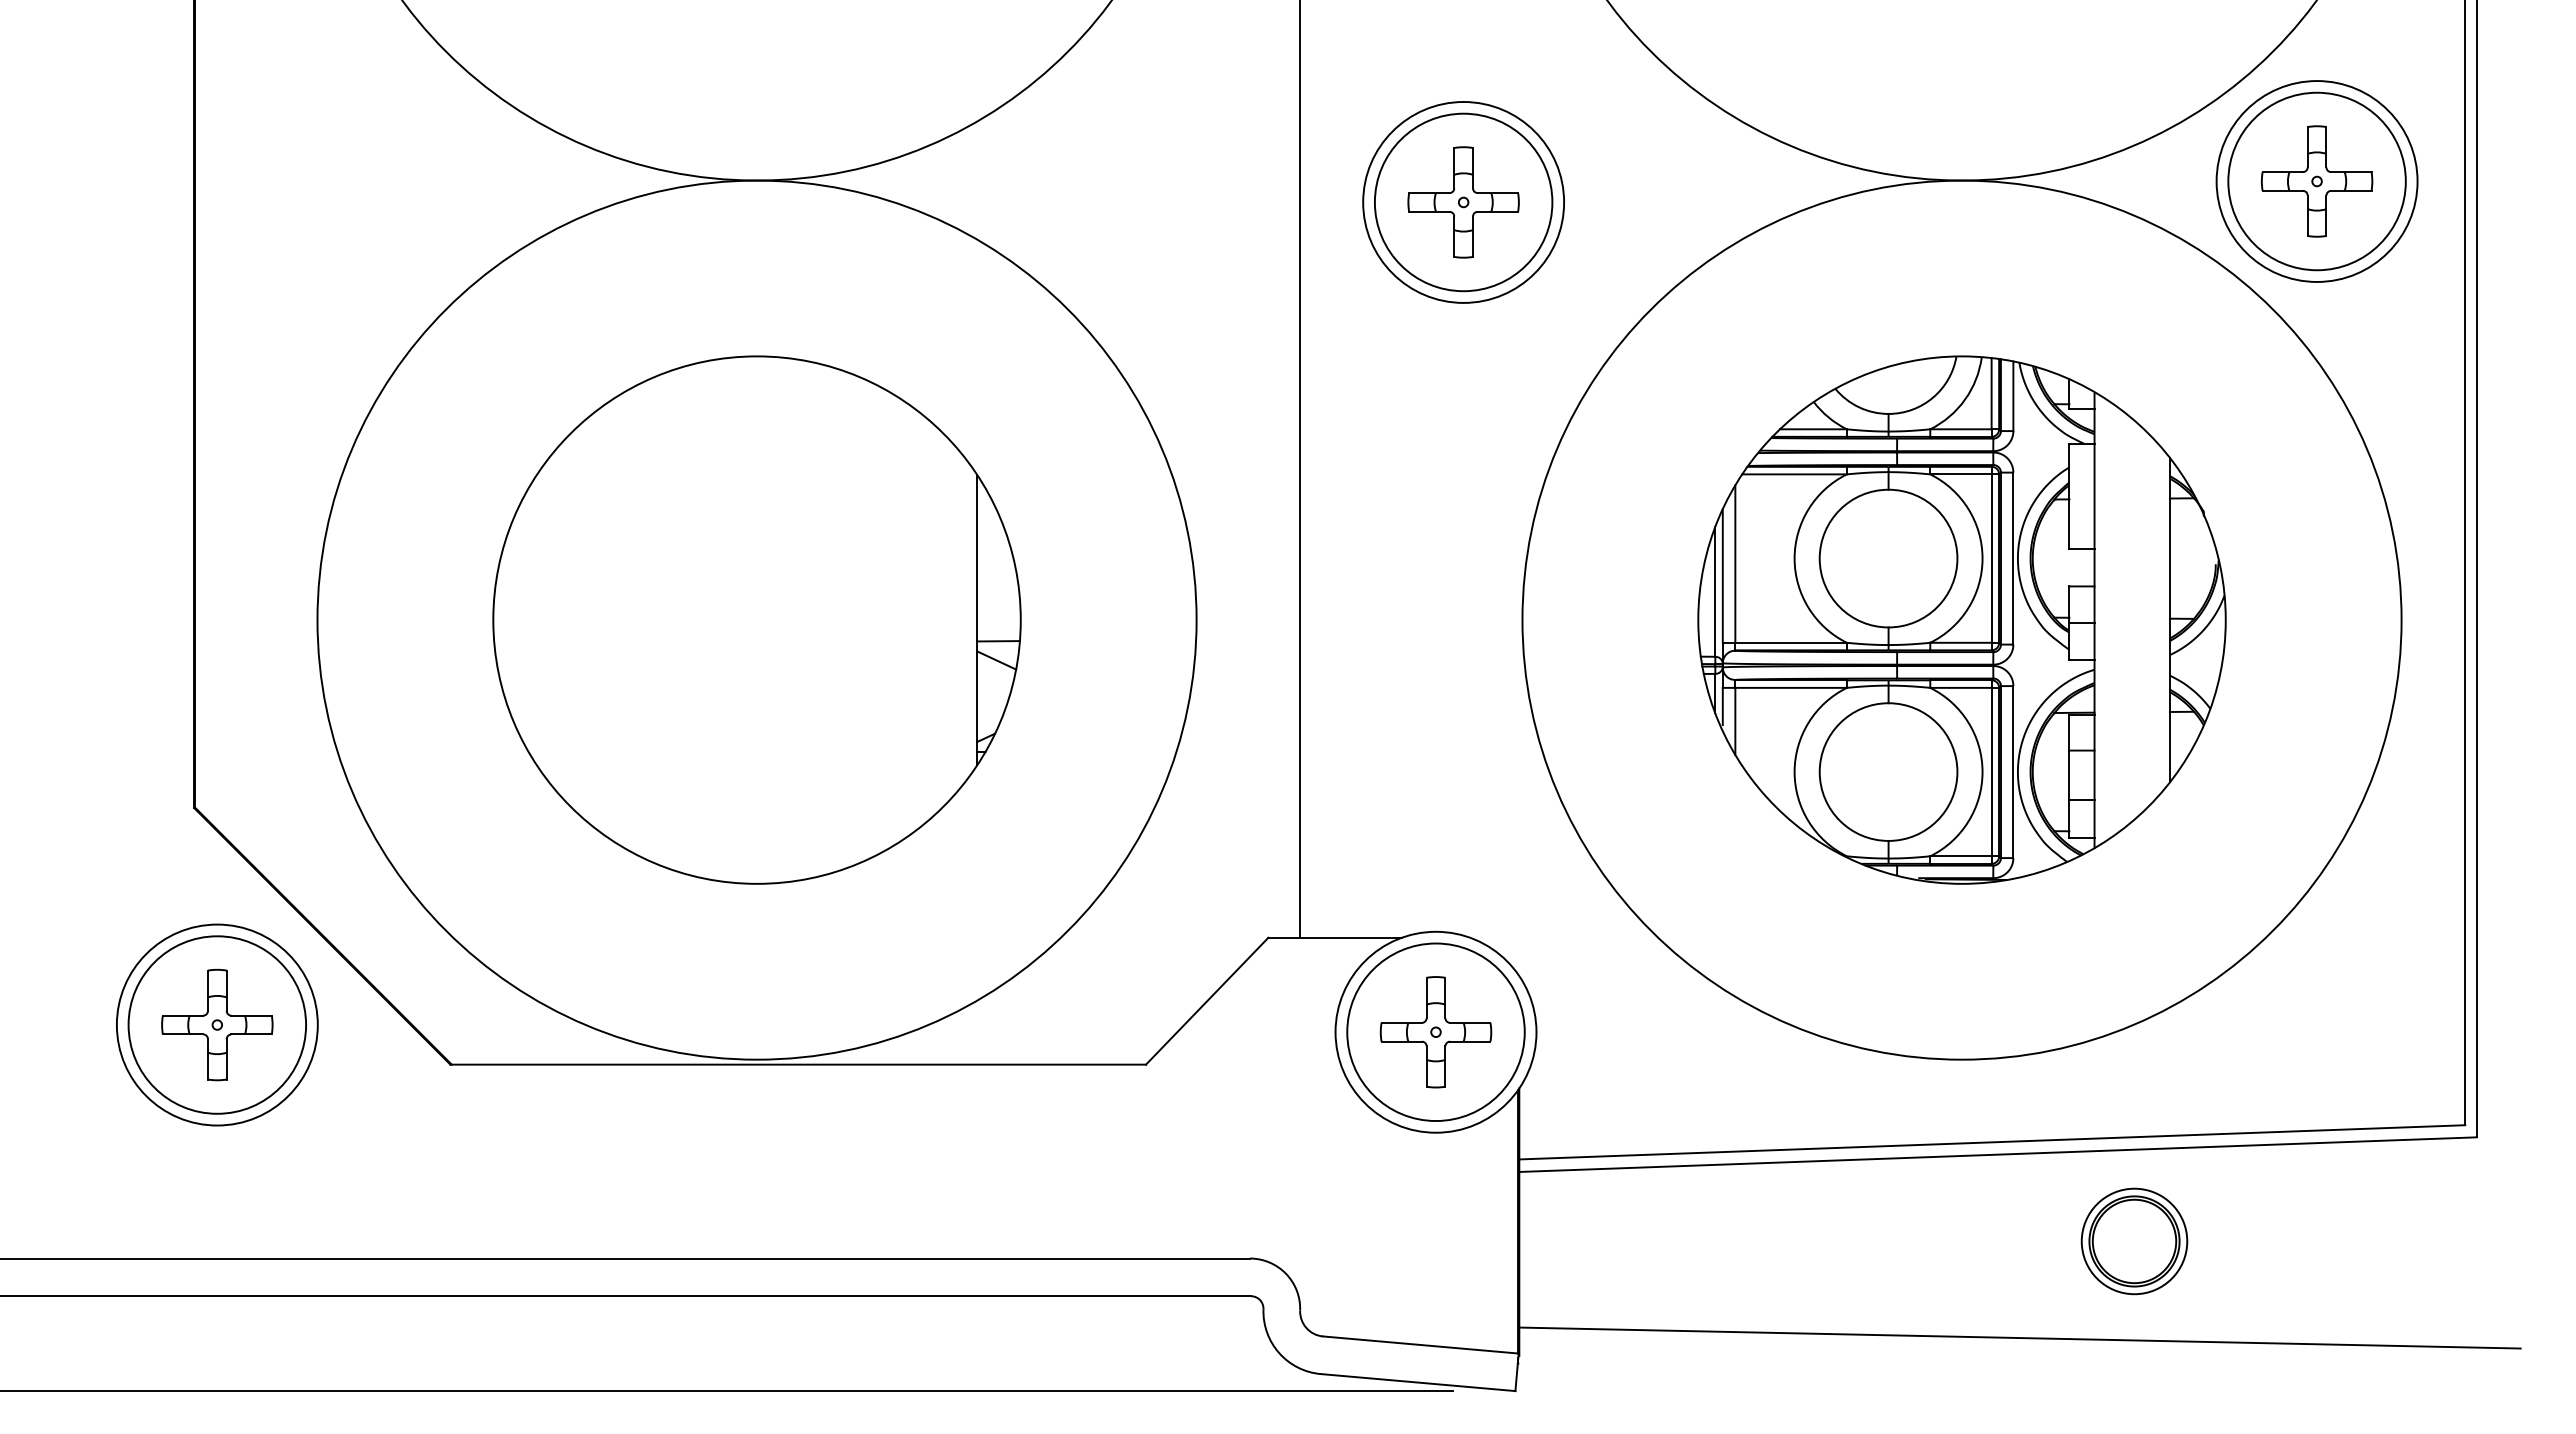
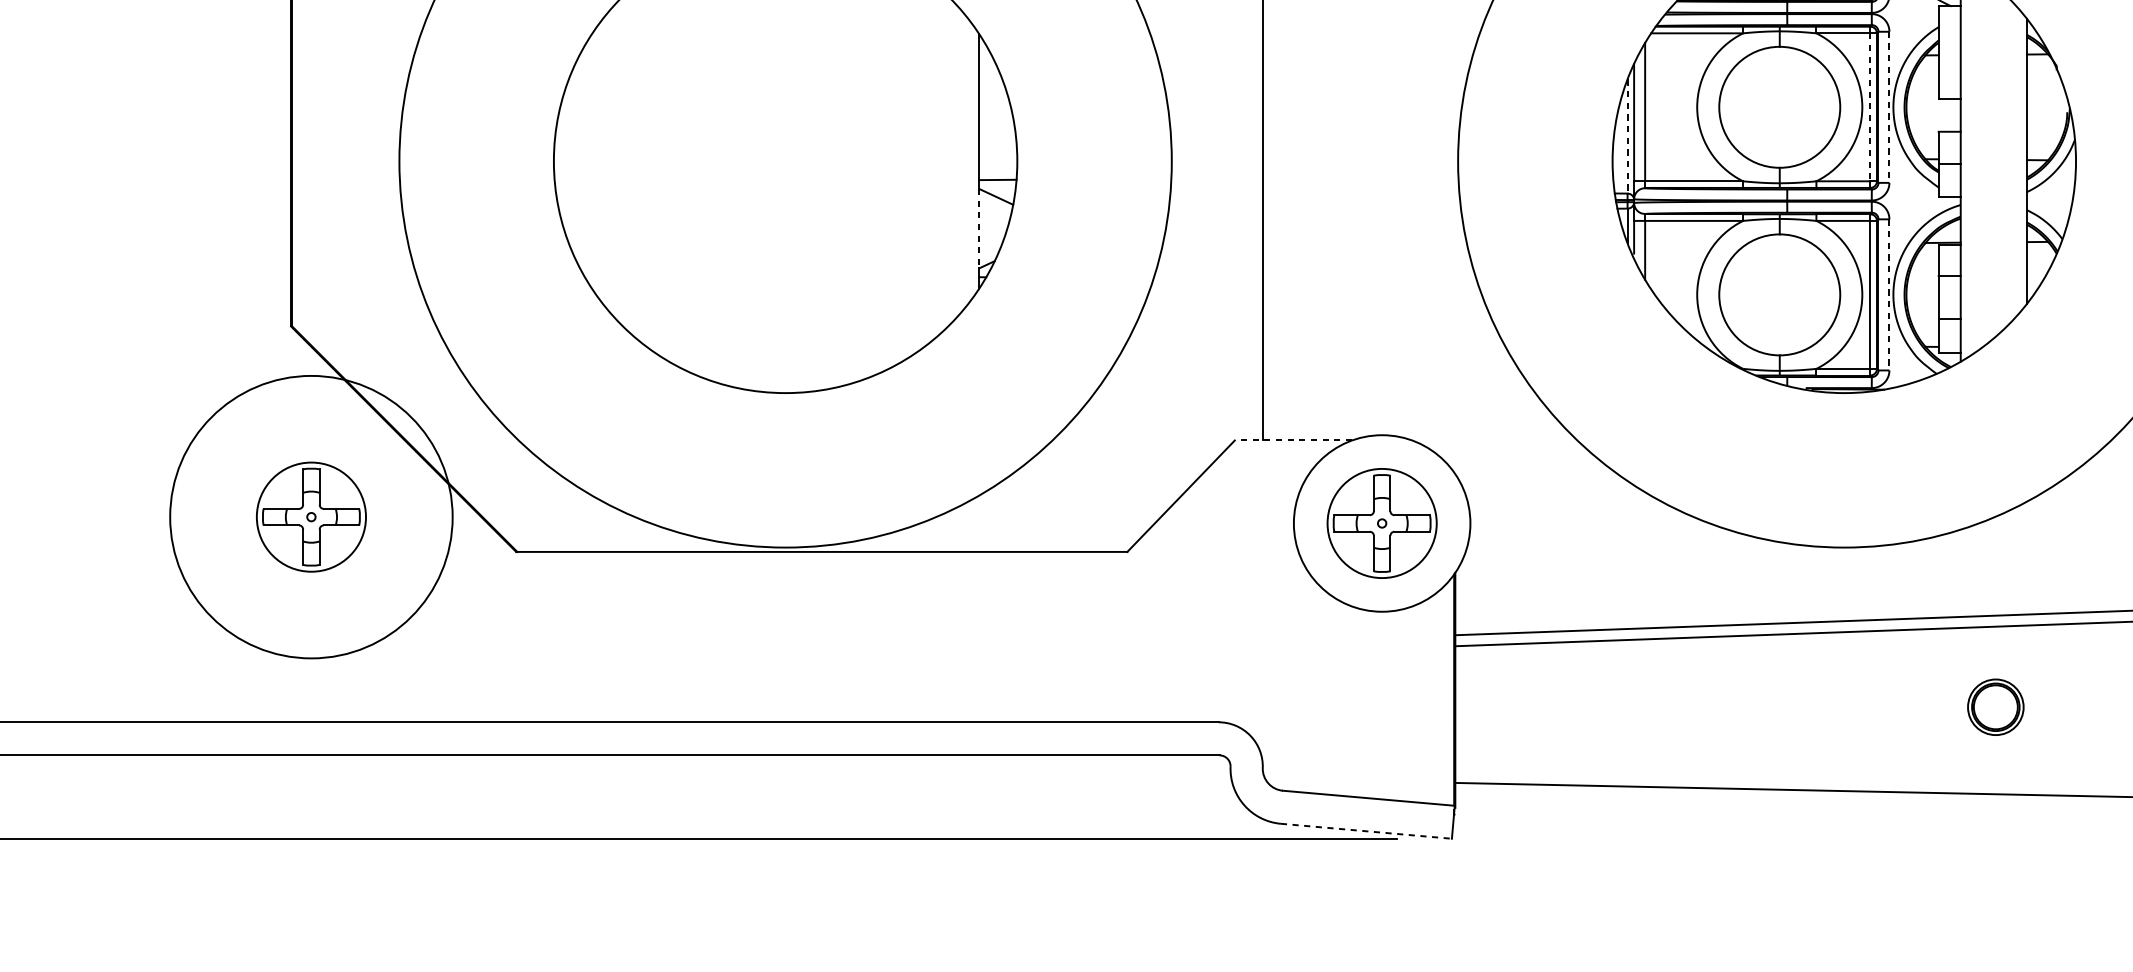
line: (2013, 558) -> (1889, 107), solid -> dashed
line: (1991, 559) -> (1870, 108), solid -> dashed
line: (1715, 591) -> (1627, 136), solid -> dashed
line: (977, 697) -> (979, 229), solid -> dashed
line: (2013, 772) -> (1889, 295), solid -> dashed
line: (1335, 937) -> (1293, 440), solid -> dashed
circle: (216, 1024) -> (310, 516), size x1.6
circle: (217, 1024) -> (311, 516), size x0.7
circle: (1435, 1032) -> (1381, 523), size x0.7
part: (2134, 1241) -> (1995, 707), size x0.6
line: (1418, 1382) -> (1366, 831), solid -> dashed

